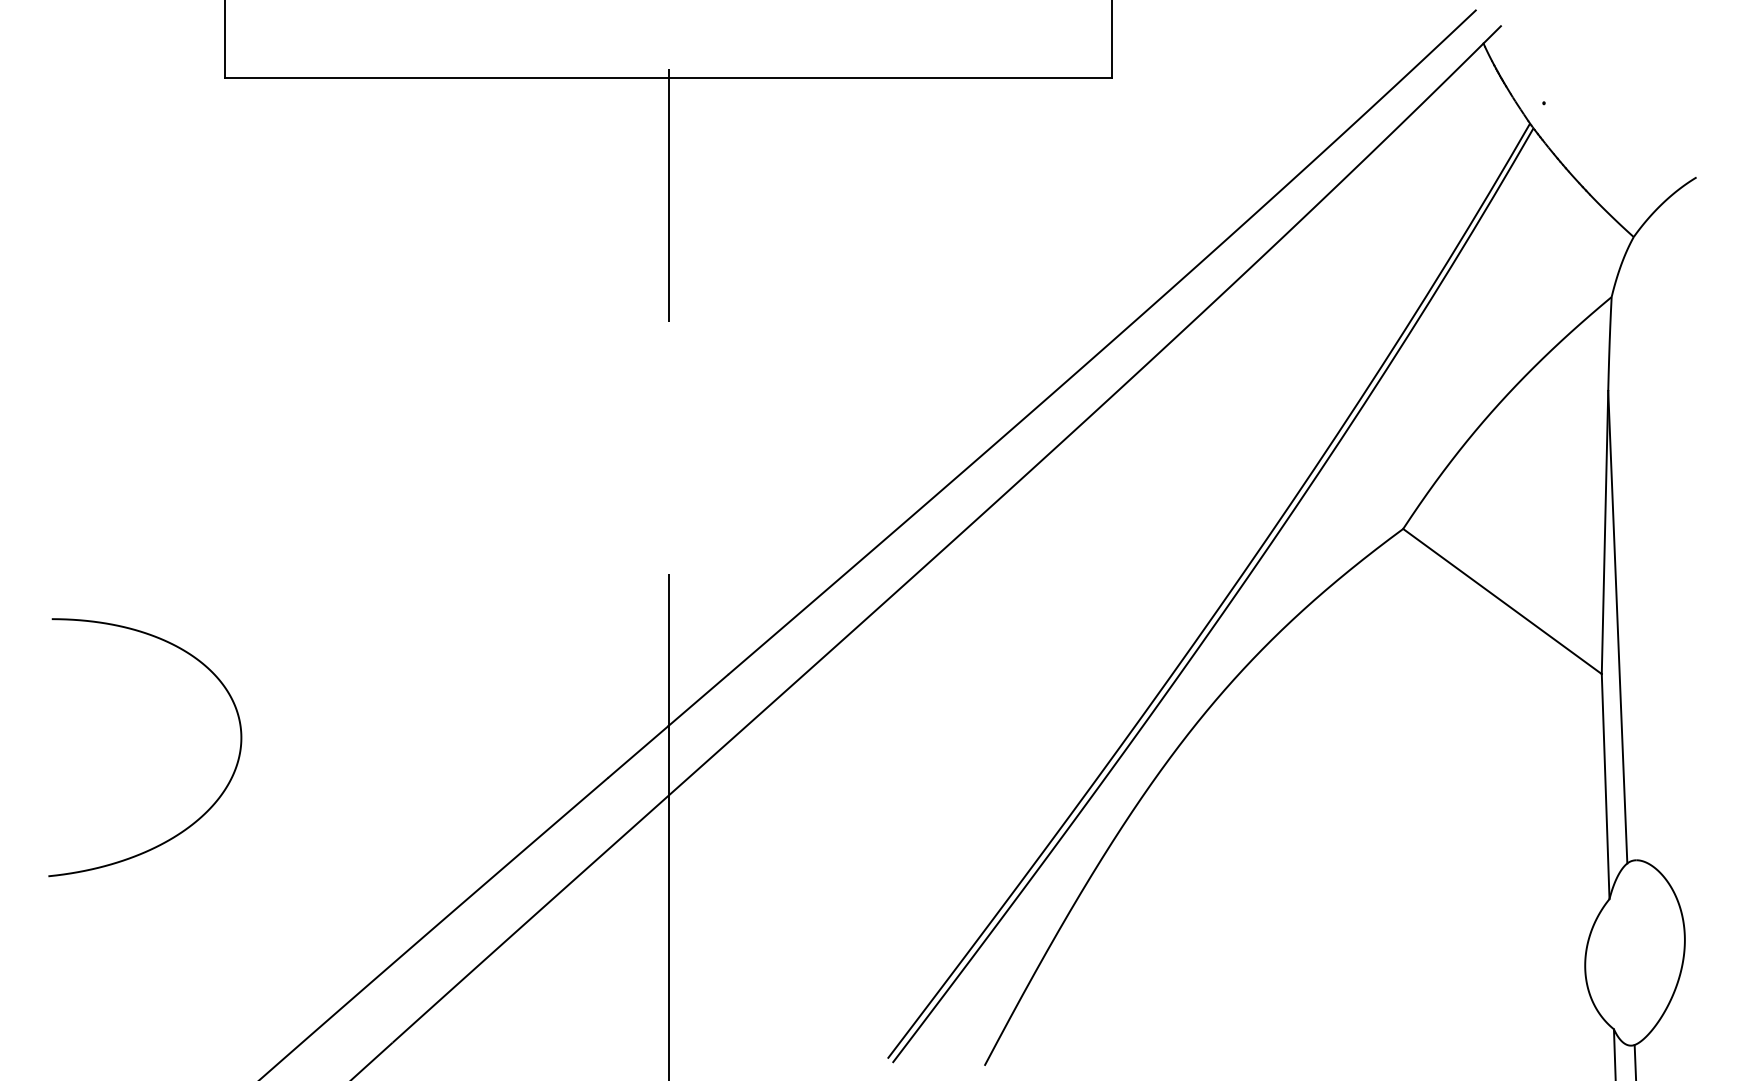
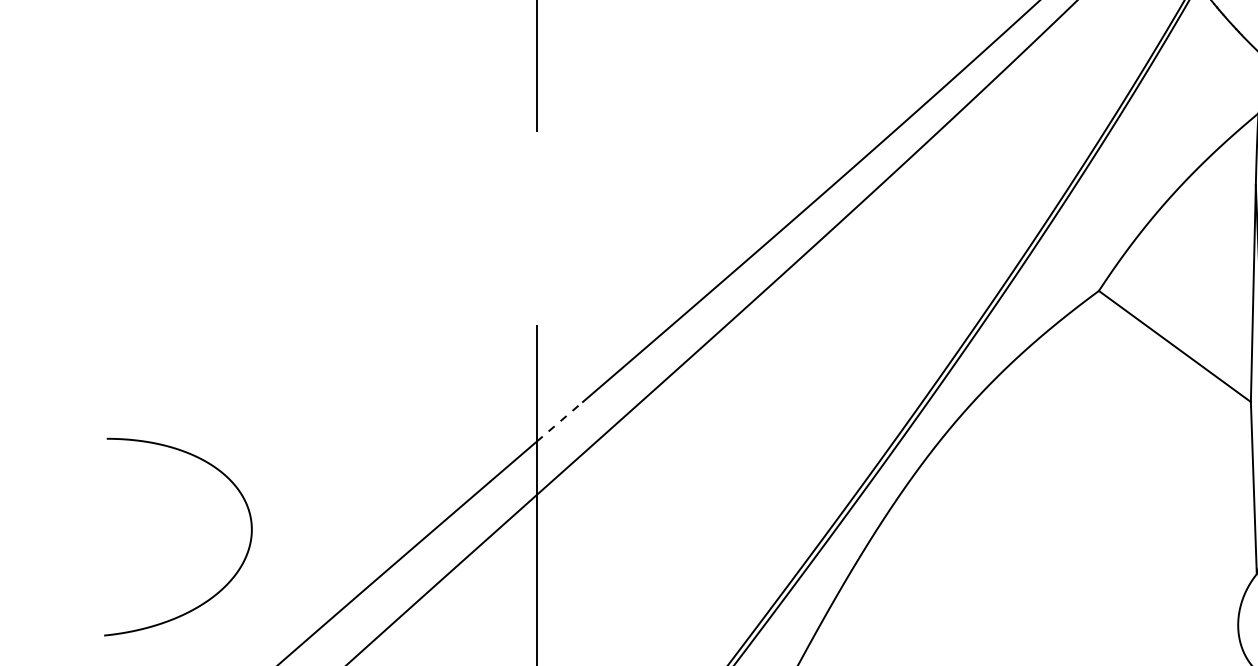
line: (698, 700) -> (559, 422), solid -> dashed
curve: (207, 809) -> (225, 584), moved

